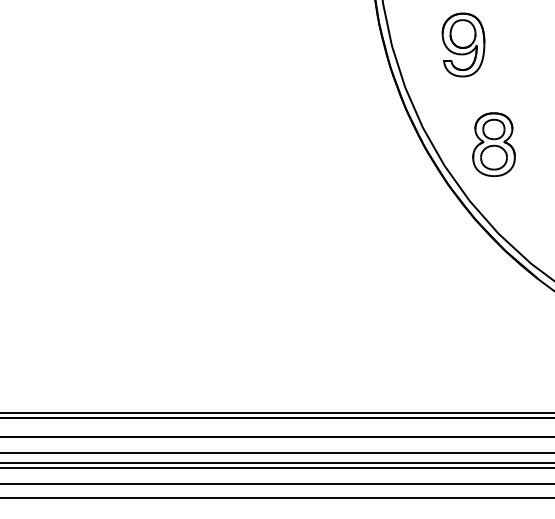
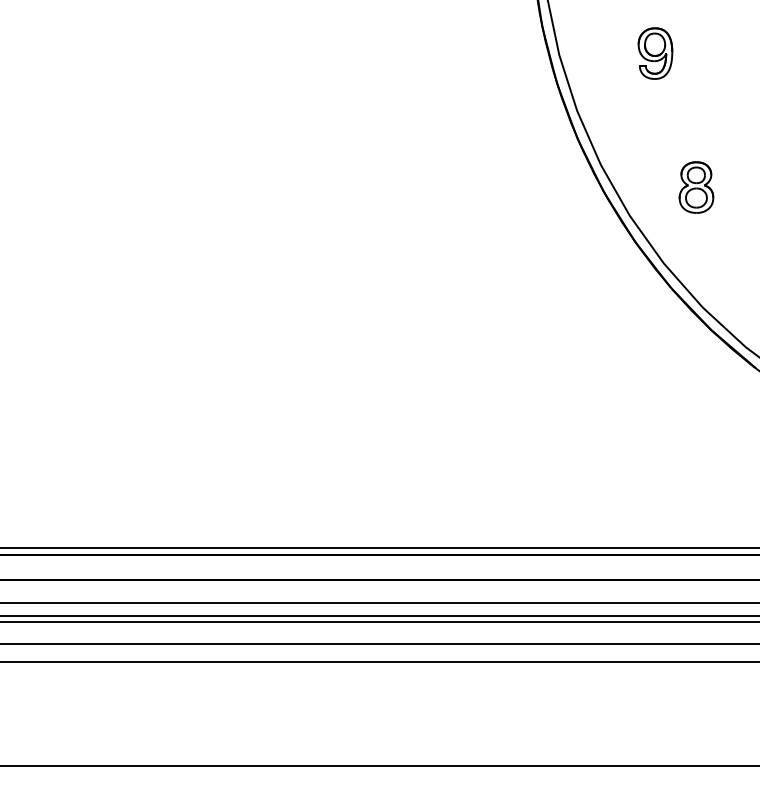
part: (463, 44) -> (655, 53), size x0.6
part: (494, 144) -> (696, 187), size x0.6

